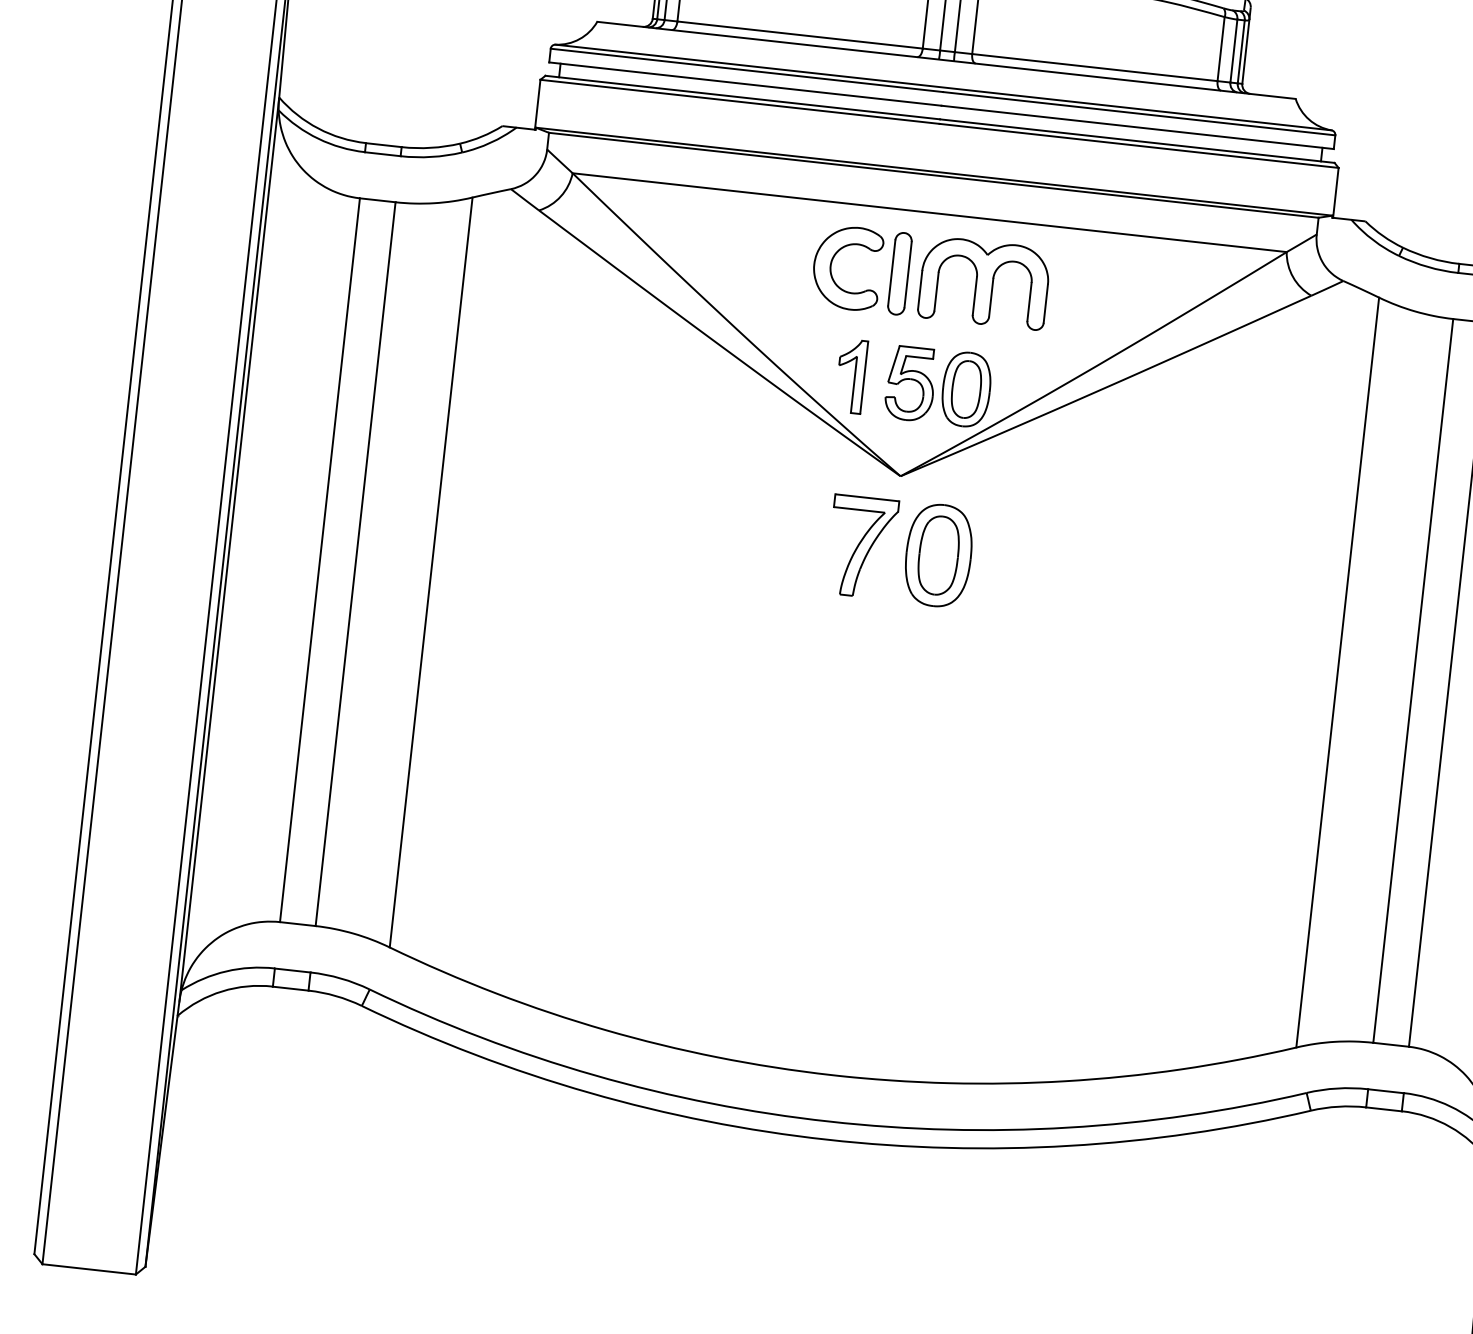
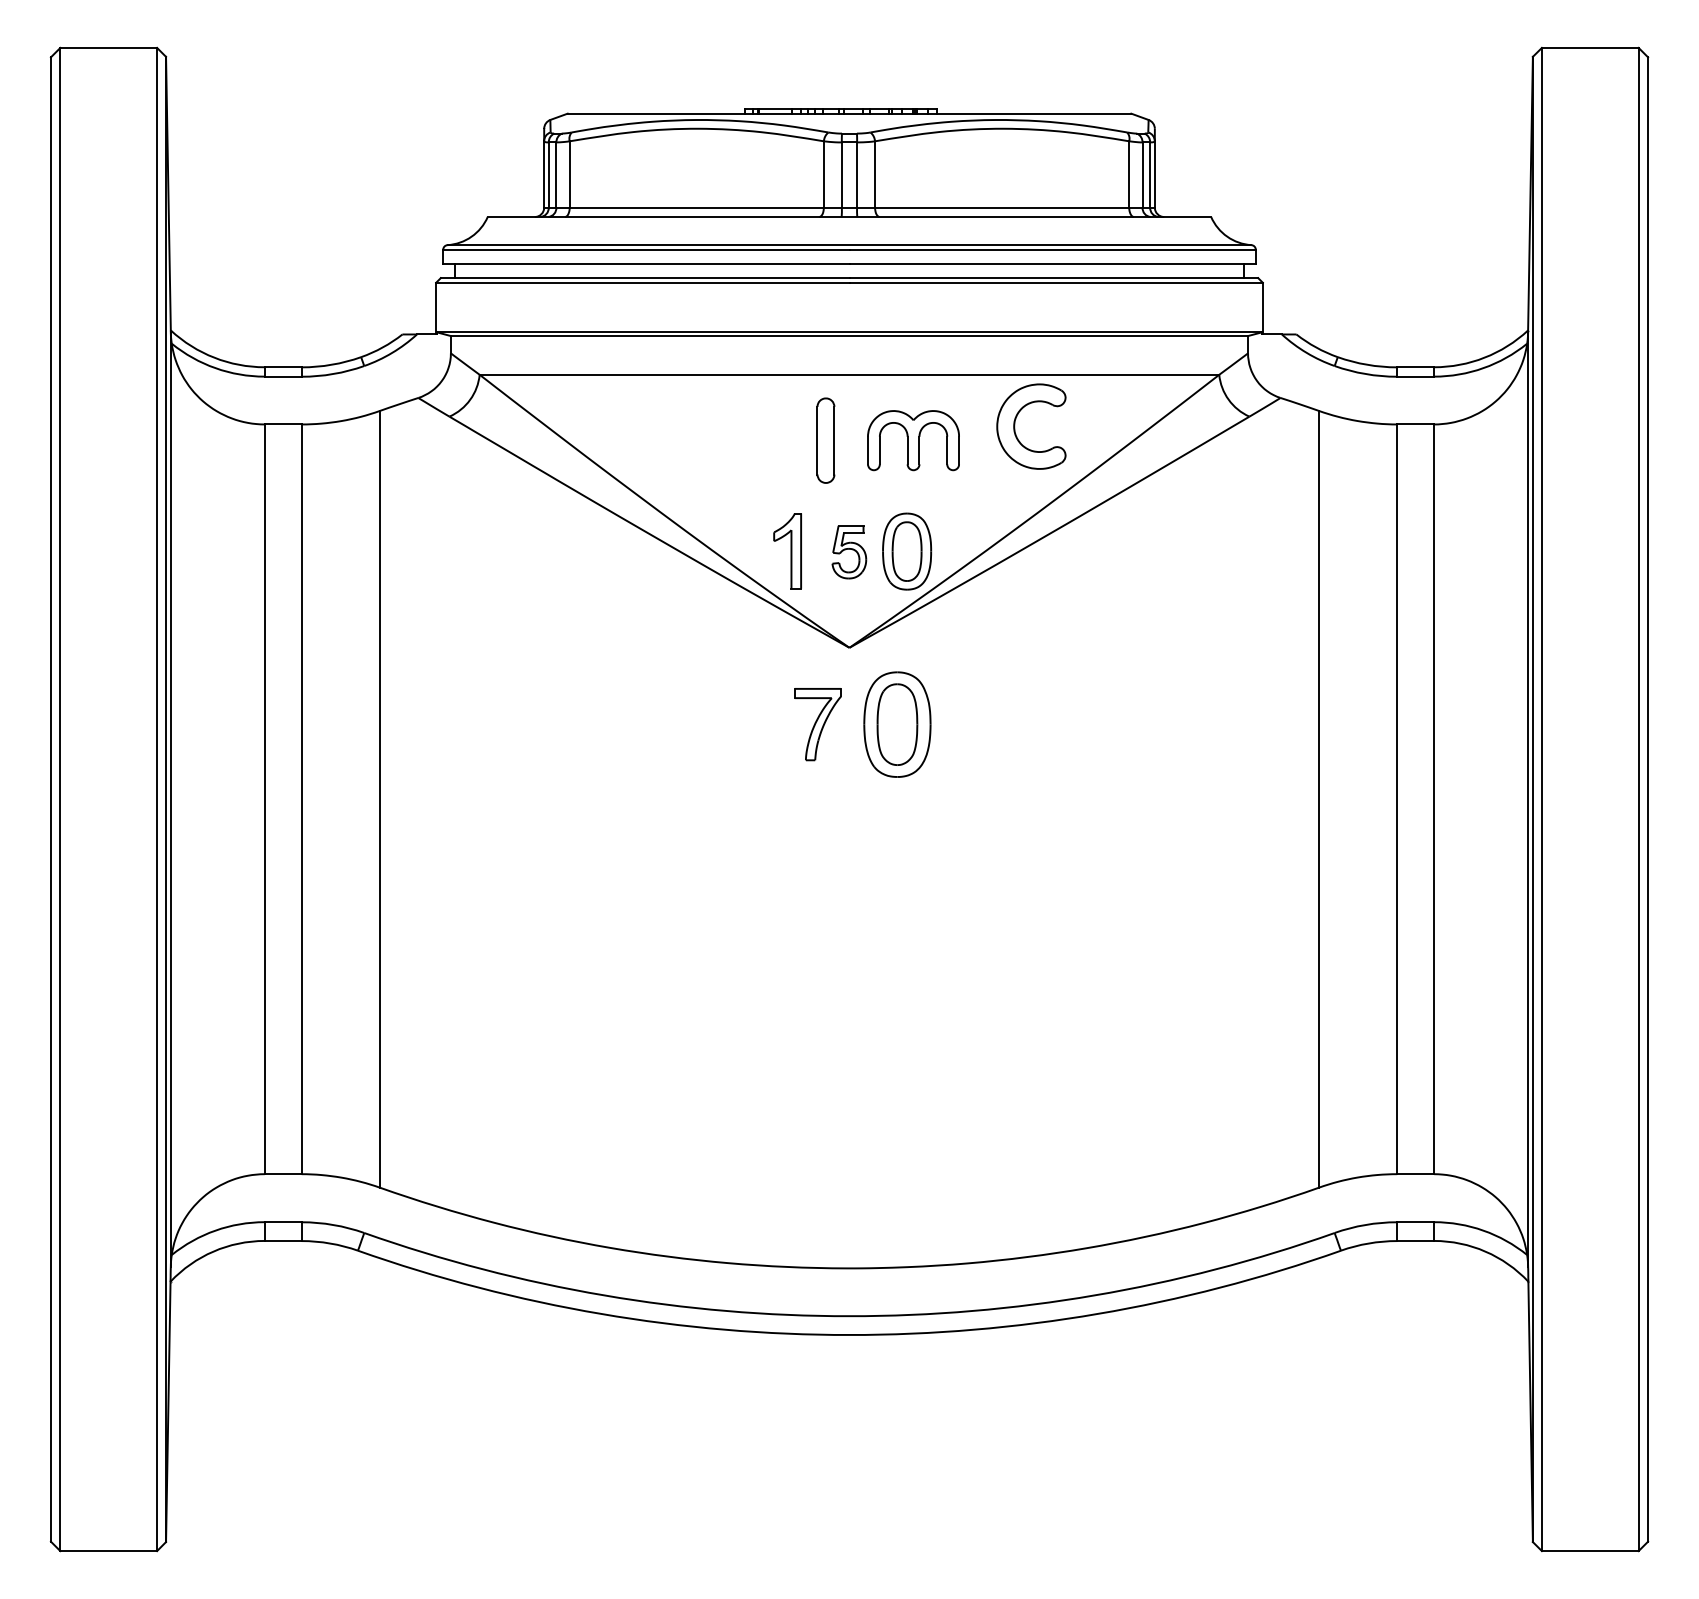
part: (831, 266) -> (1015, 426), moved
part: (984, 282) -> (913, 440), size x0.7
part: (910, 384) -> (849, 552), size x0.7
part: (861, 546) -> (817, 724), size x0.7

